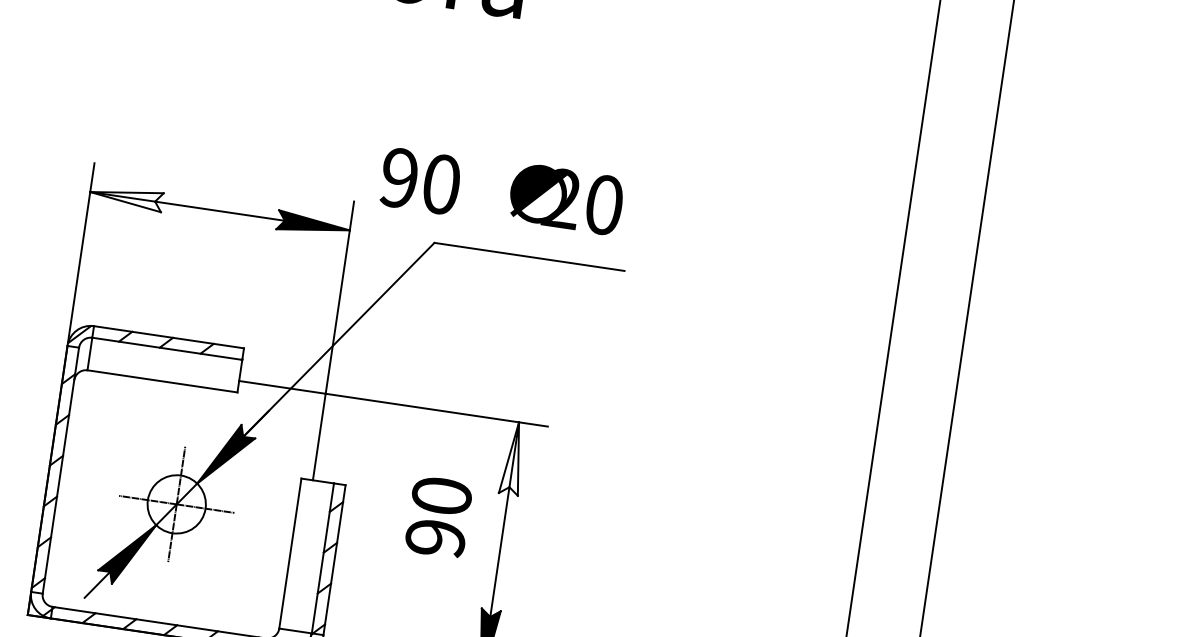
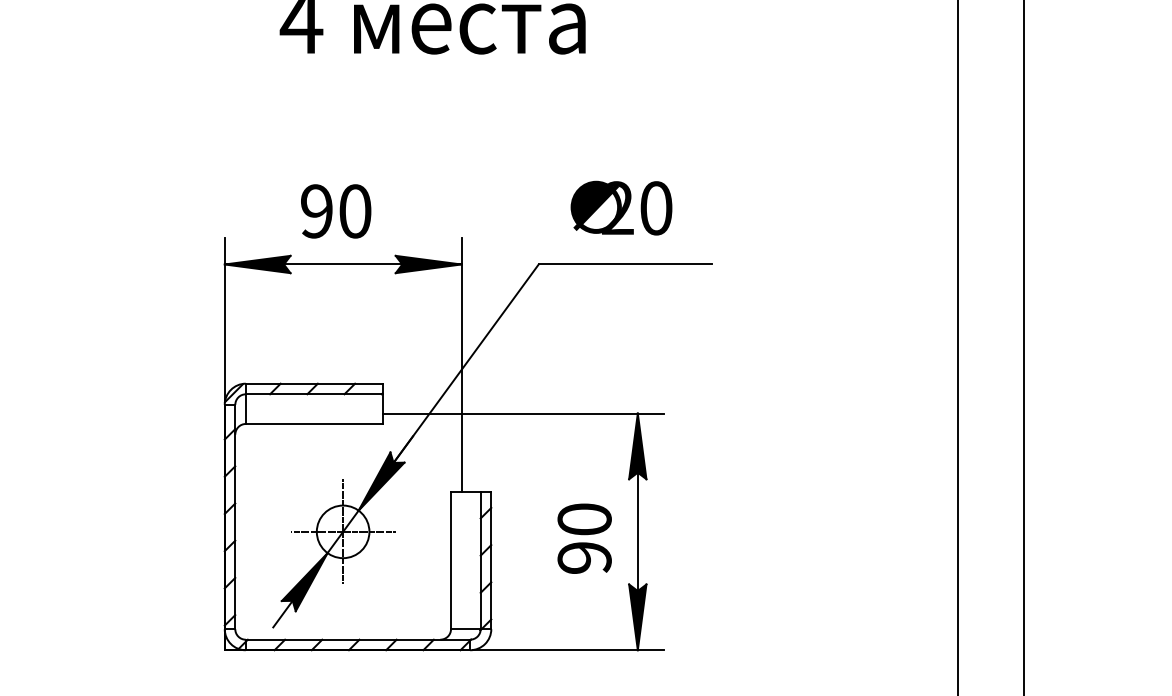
text: (420, 181) -> (336, 211), moved
fill: (126, 197) -> (257, 264), added
text: (566, 198) -> (621, 207), moved
fill: (513, 458) -> (637, 446), added
text: (438, 516) -> (584, 538), moved

